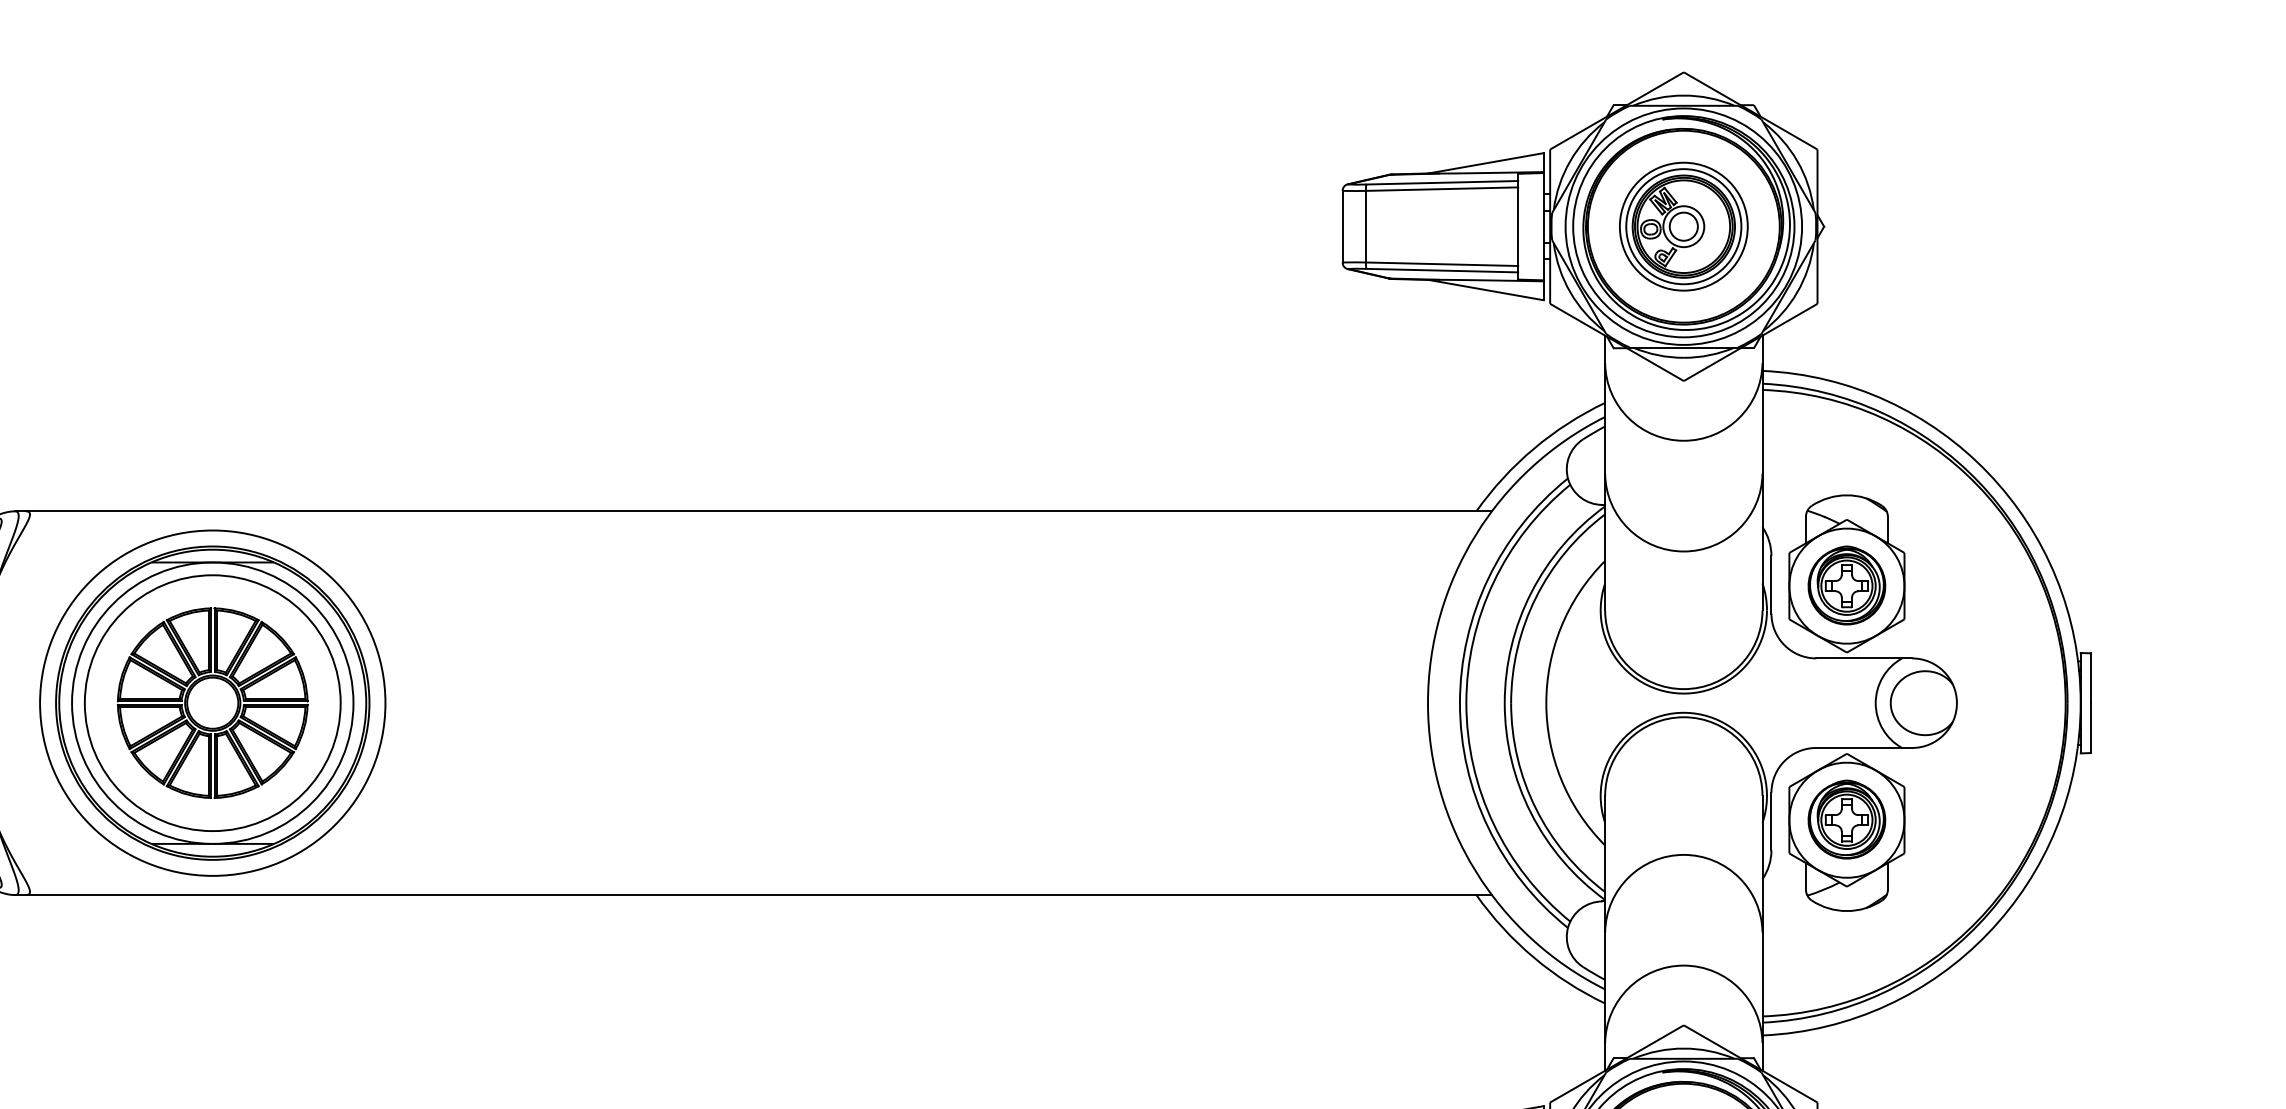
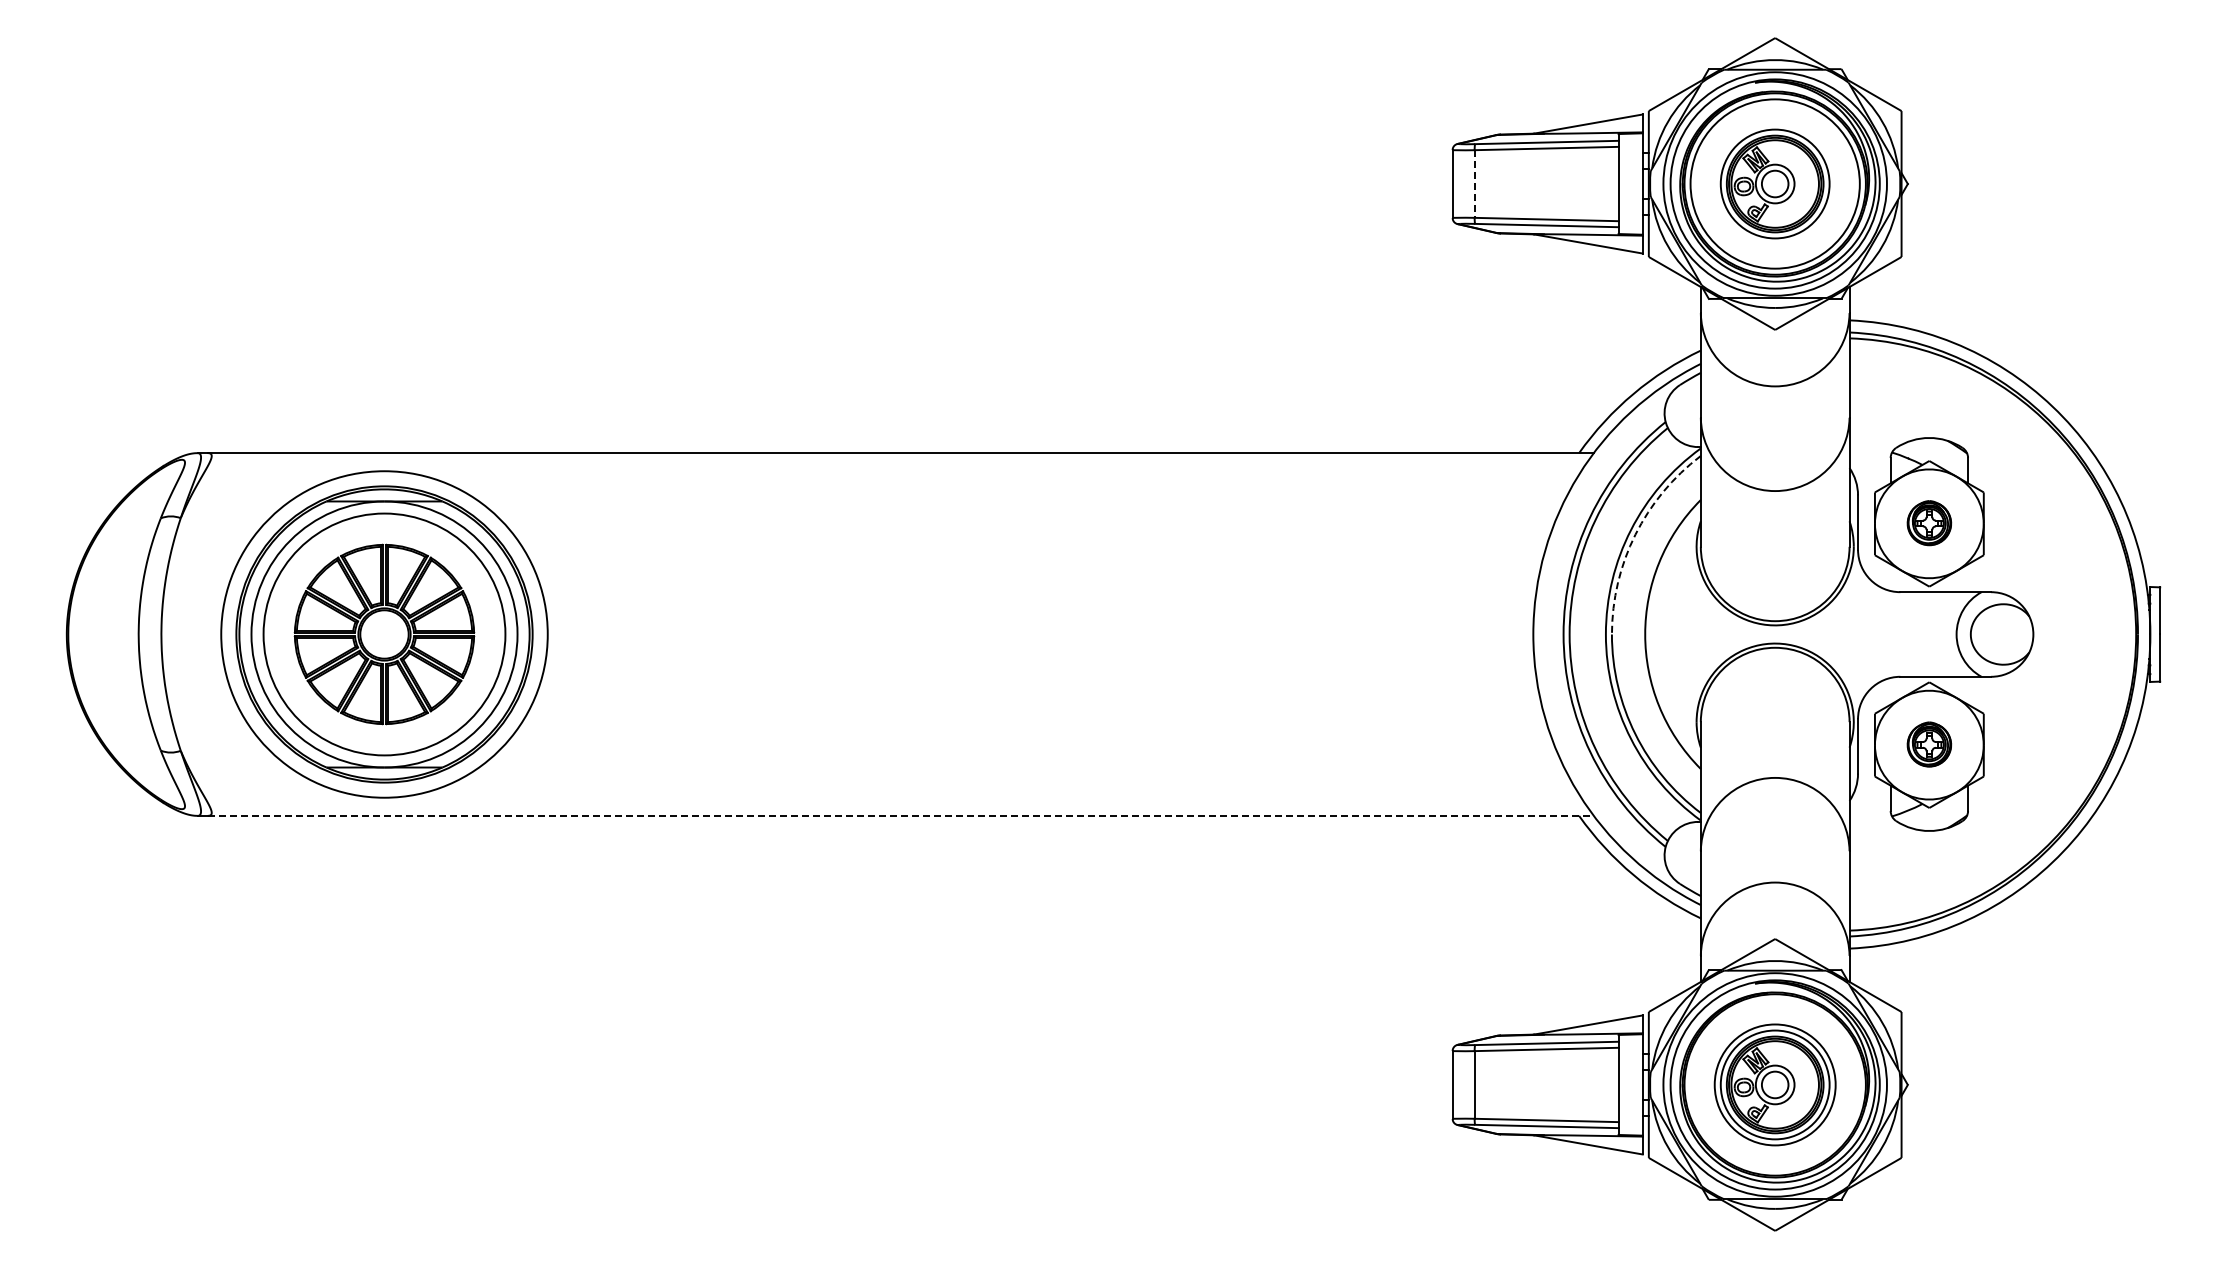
circle: (1683, 226) -> (1774, 183), size x1.4
line: (1365, 227) -> (1474, 184), solid -> dashed
part: (1847, 584) -> (1929, 522), size x0.6
arc: (1536, 597) -> (1635, 534), solid -> dashed
part: (1847, 819) -> (1929, 744), size x0.6
line: (759, 894) -> (901, 815), solid -> dashed

